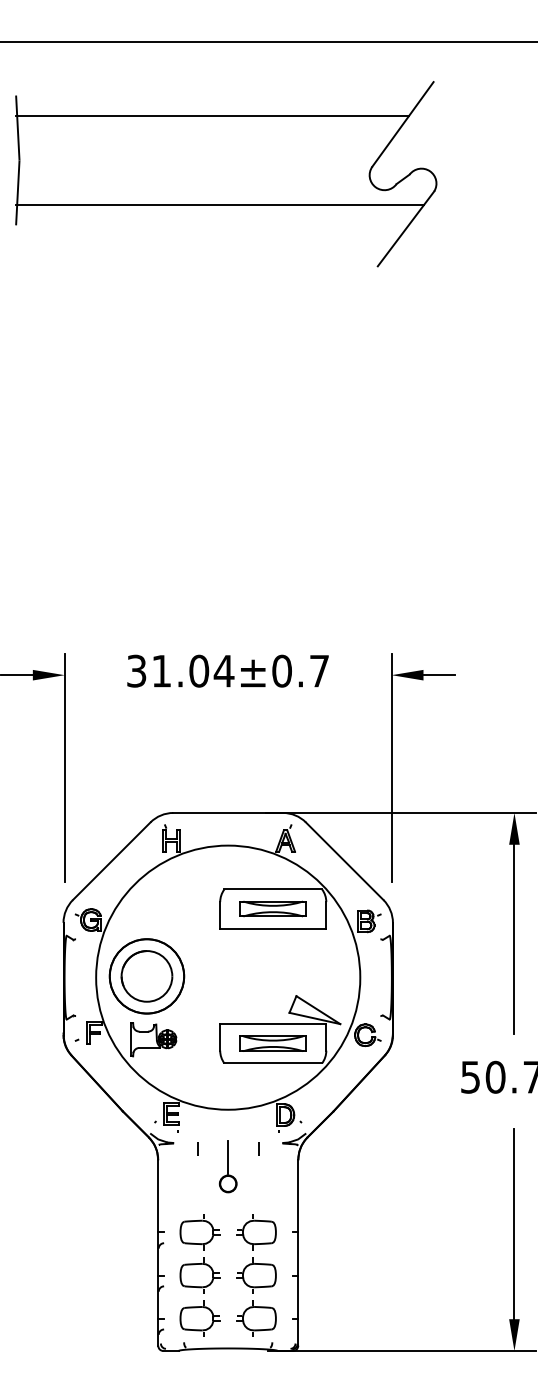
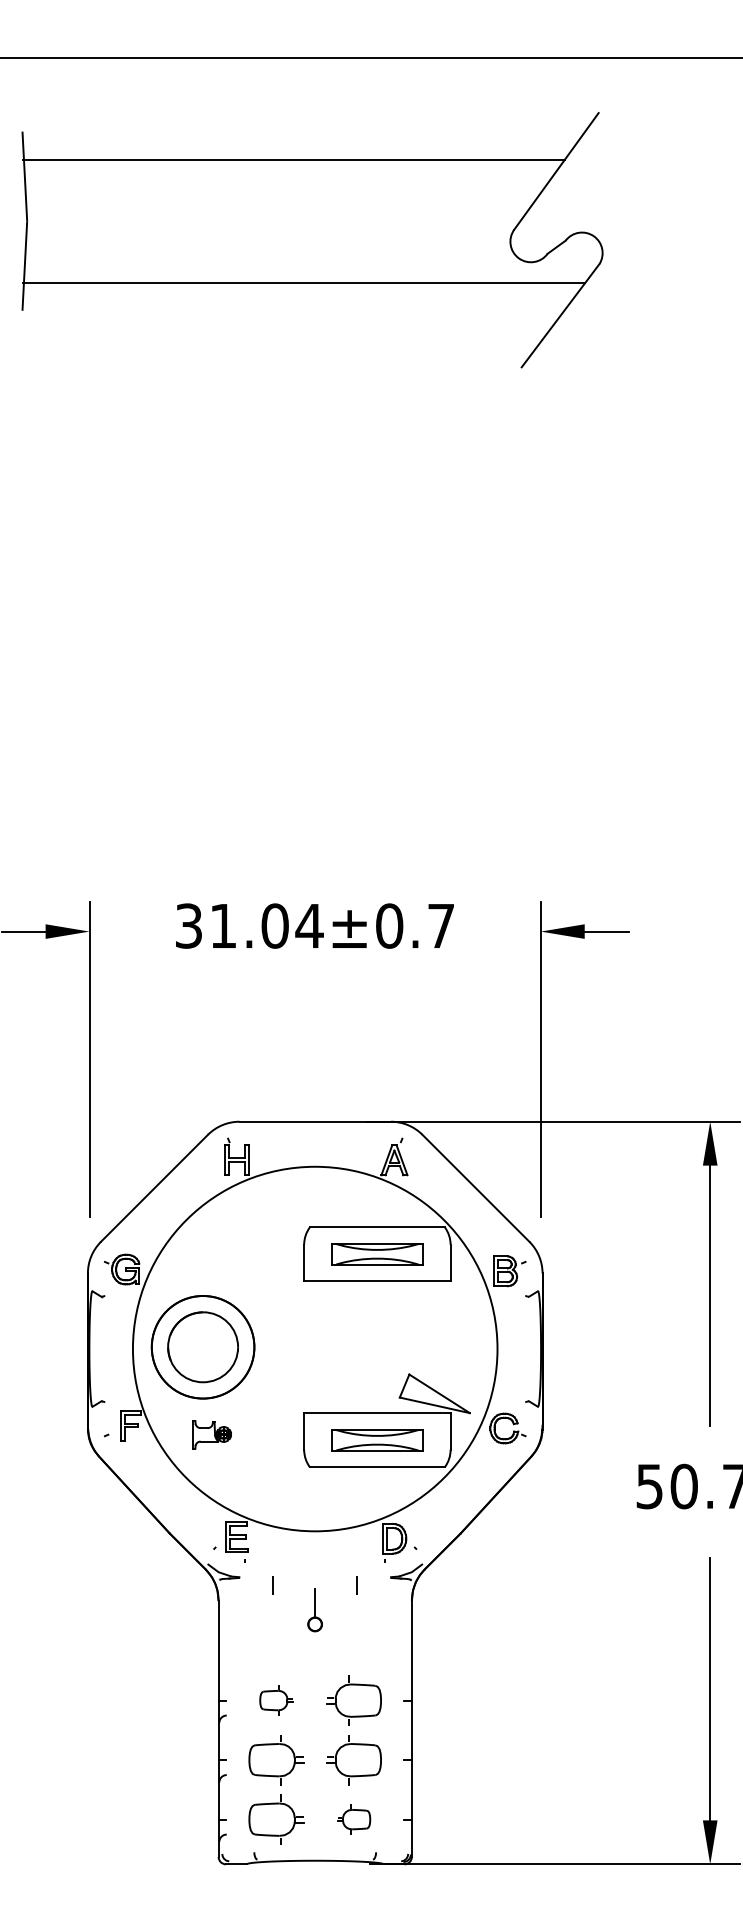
part: (153, 1039) -> (212, 1434), size x0.6
part: (227, 1167) -> (314, 1610), size x0.6
part: (200, 1232) -> (276, 1700), size x0.6
part: (255, 1318) -> (353, 1819), size x0.6

